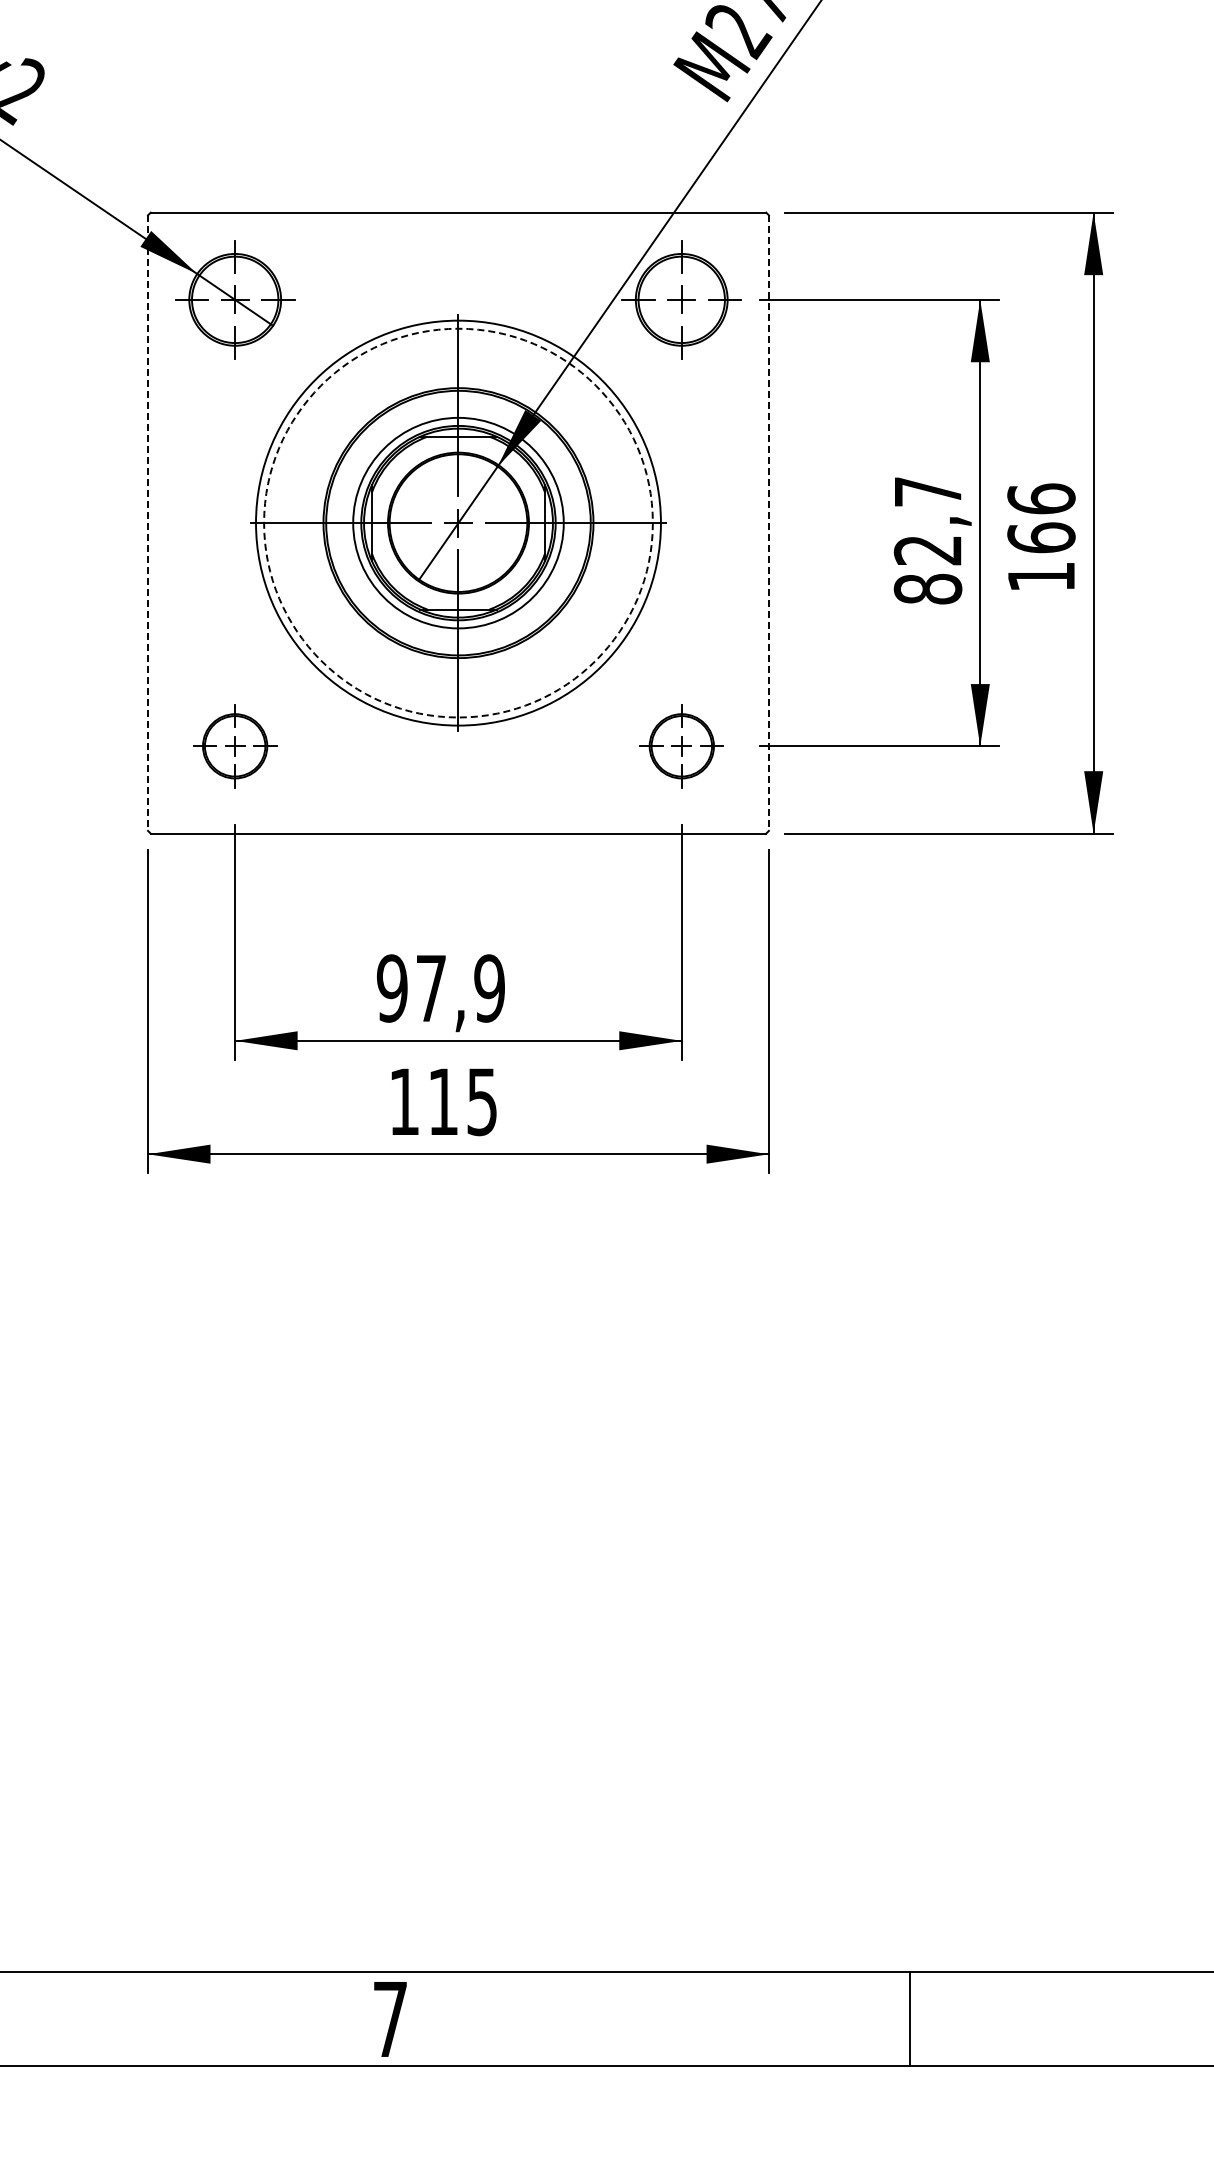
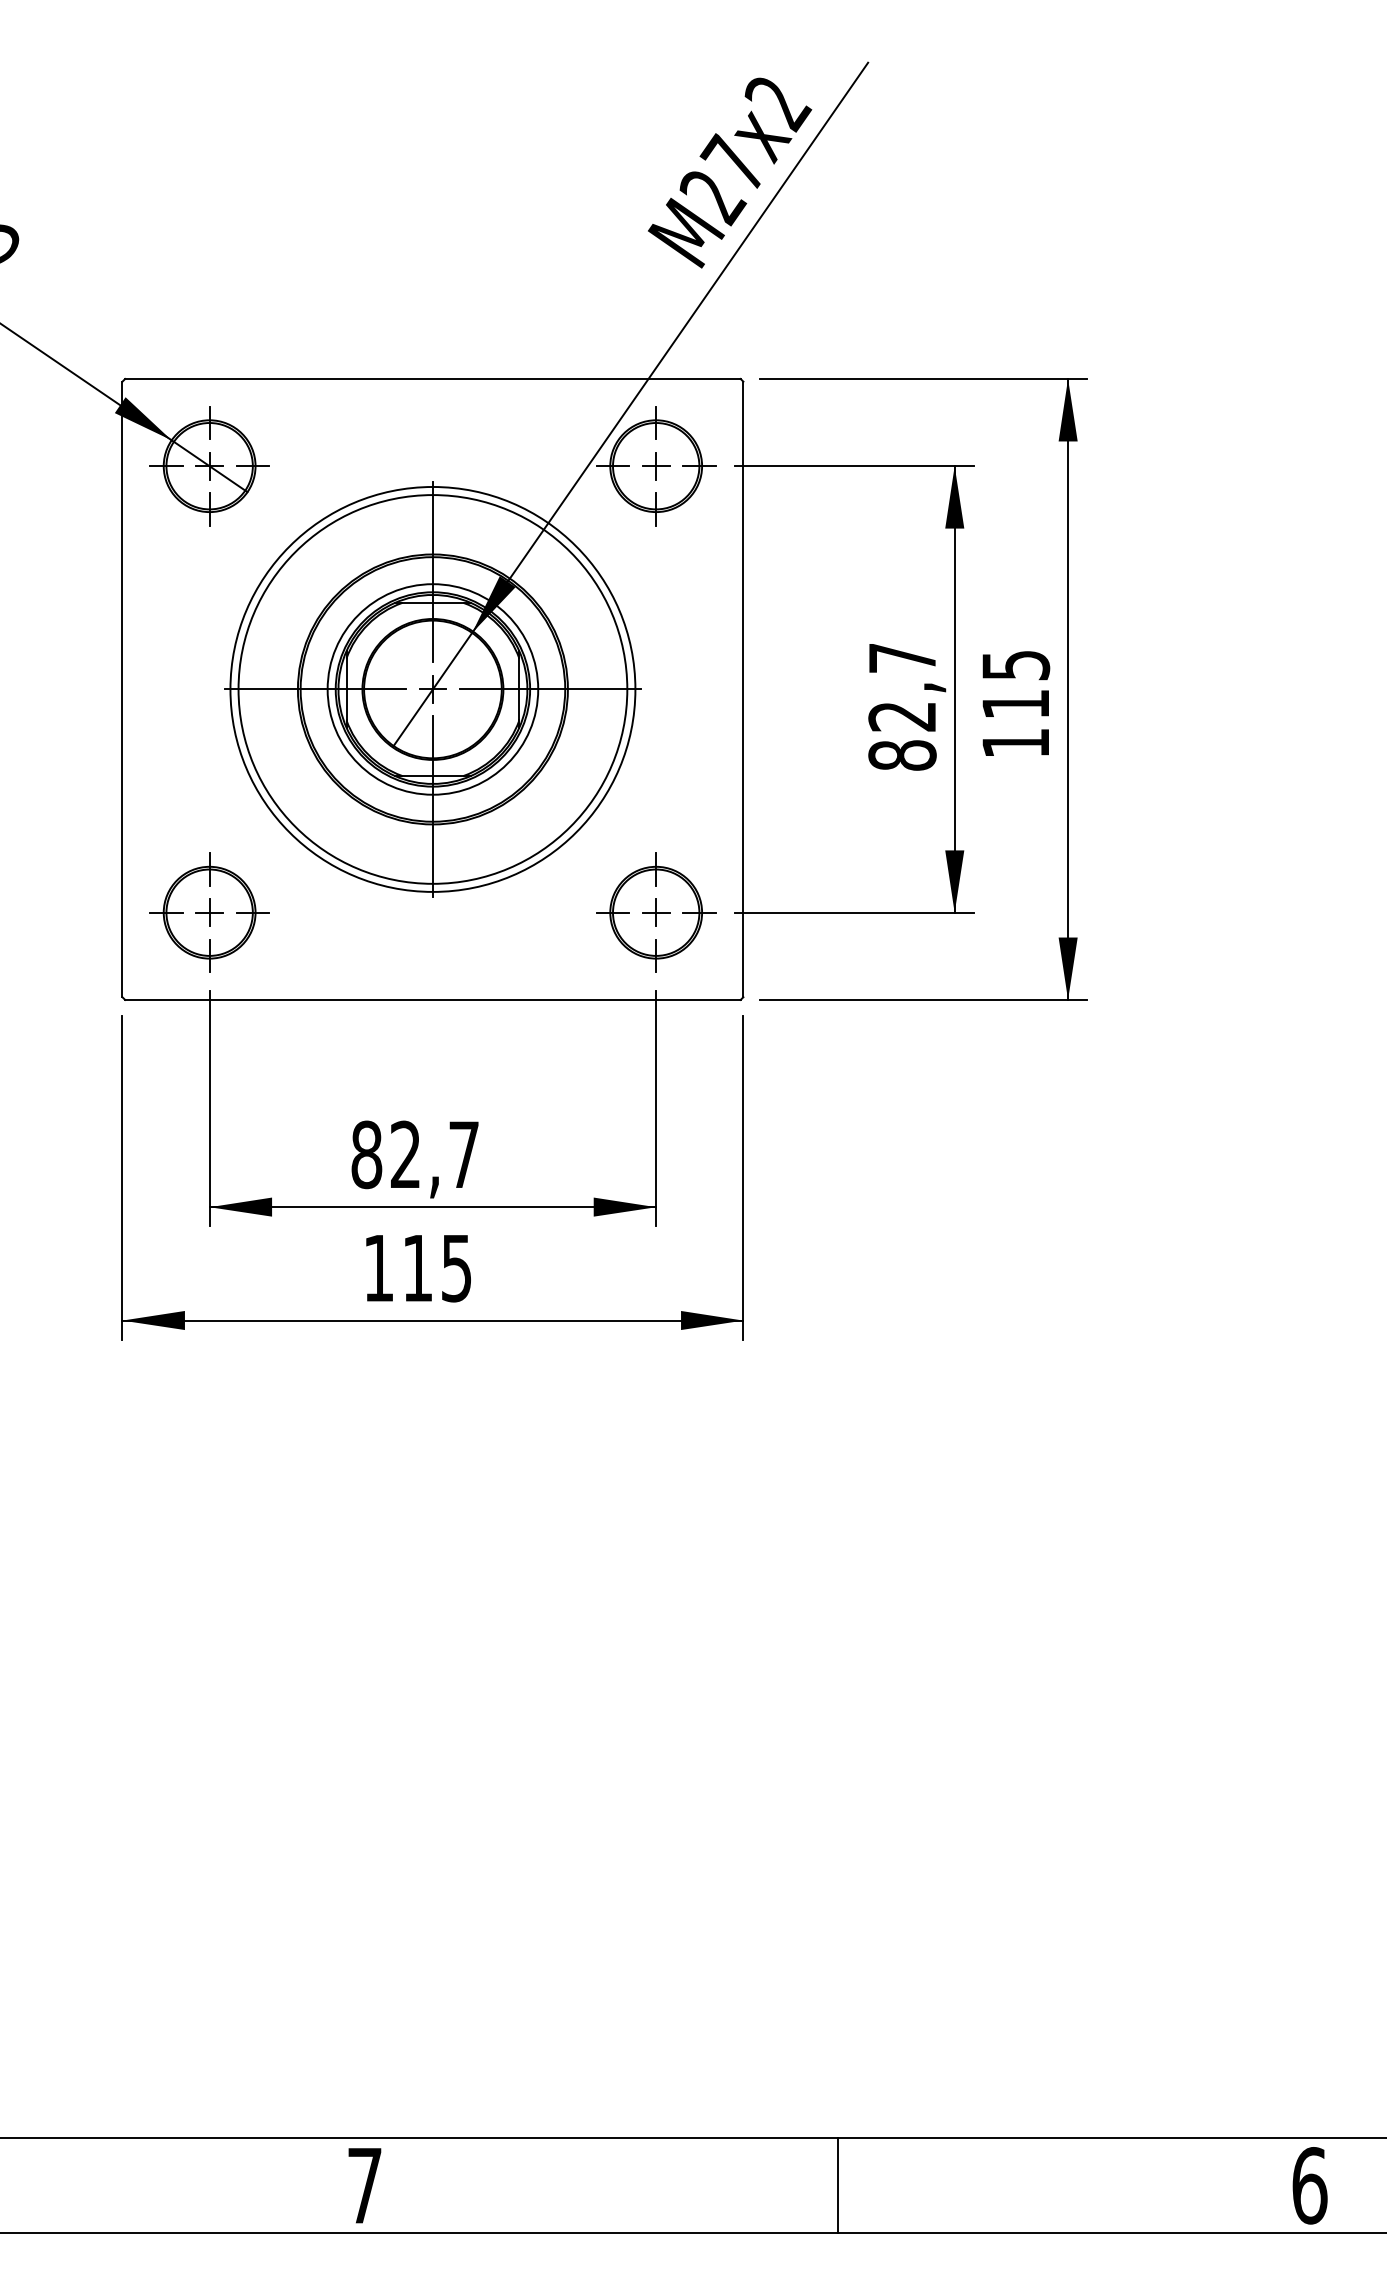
text: (1041, 518) -> (1015, 684), 166 -> 115
line: (148, 523) -> (122, 689), dashed -> solid
circle: (458, 523) -> (432, 689), dashed -> solid
line: (769, 523) -> (743, 689), dashed -> solid
part: (235, 746) -> (209, 912), size x1.43
part: (682, 746) -> (656, 912), size x1.43
text: (441, 988) -> (415, 1154), 97,9 -> 82,7
line: (910, 2019) -> (838, 2185), moved

